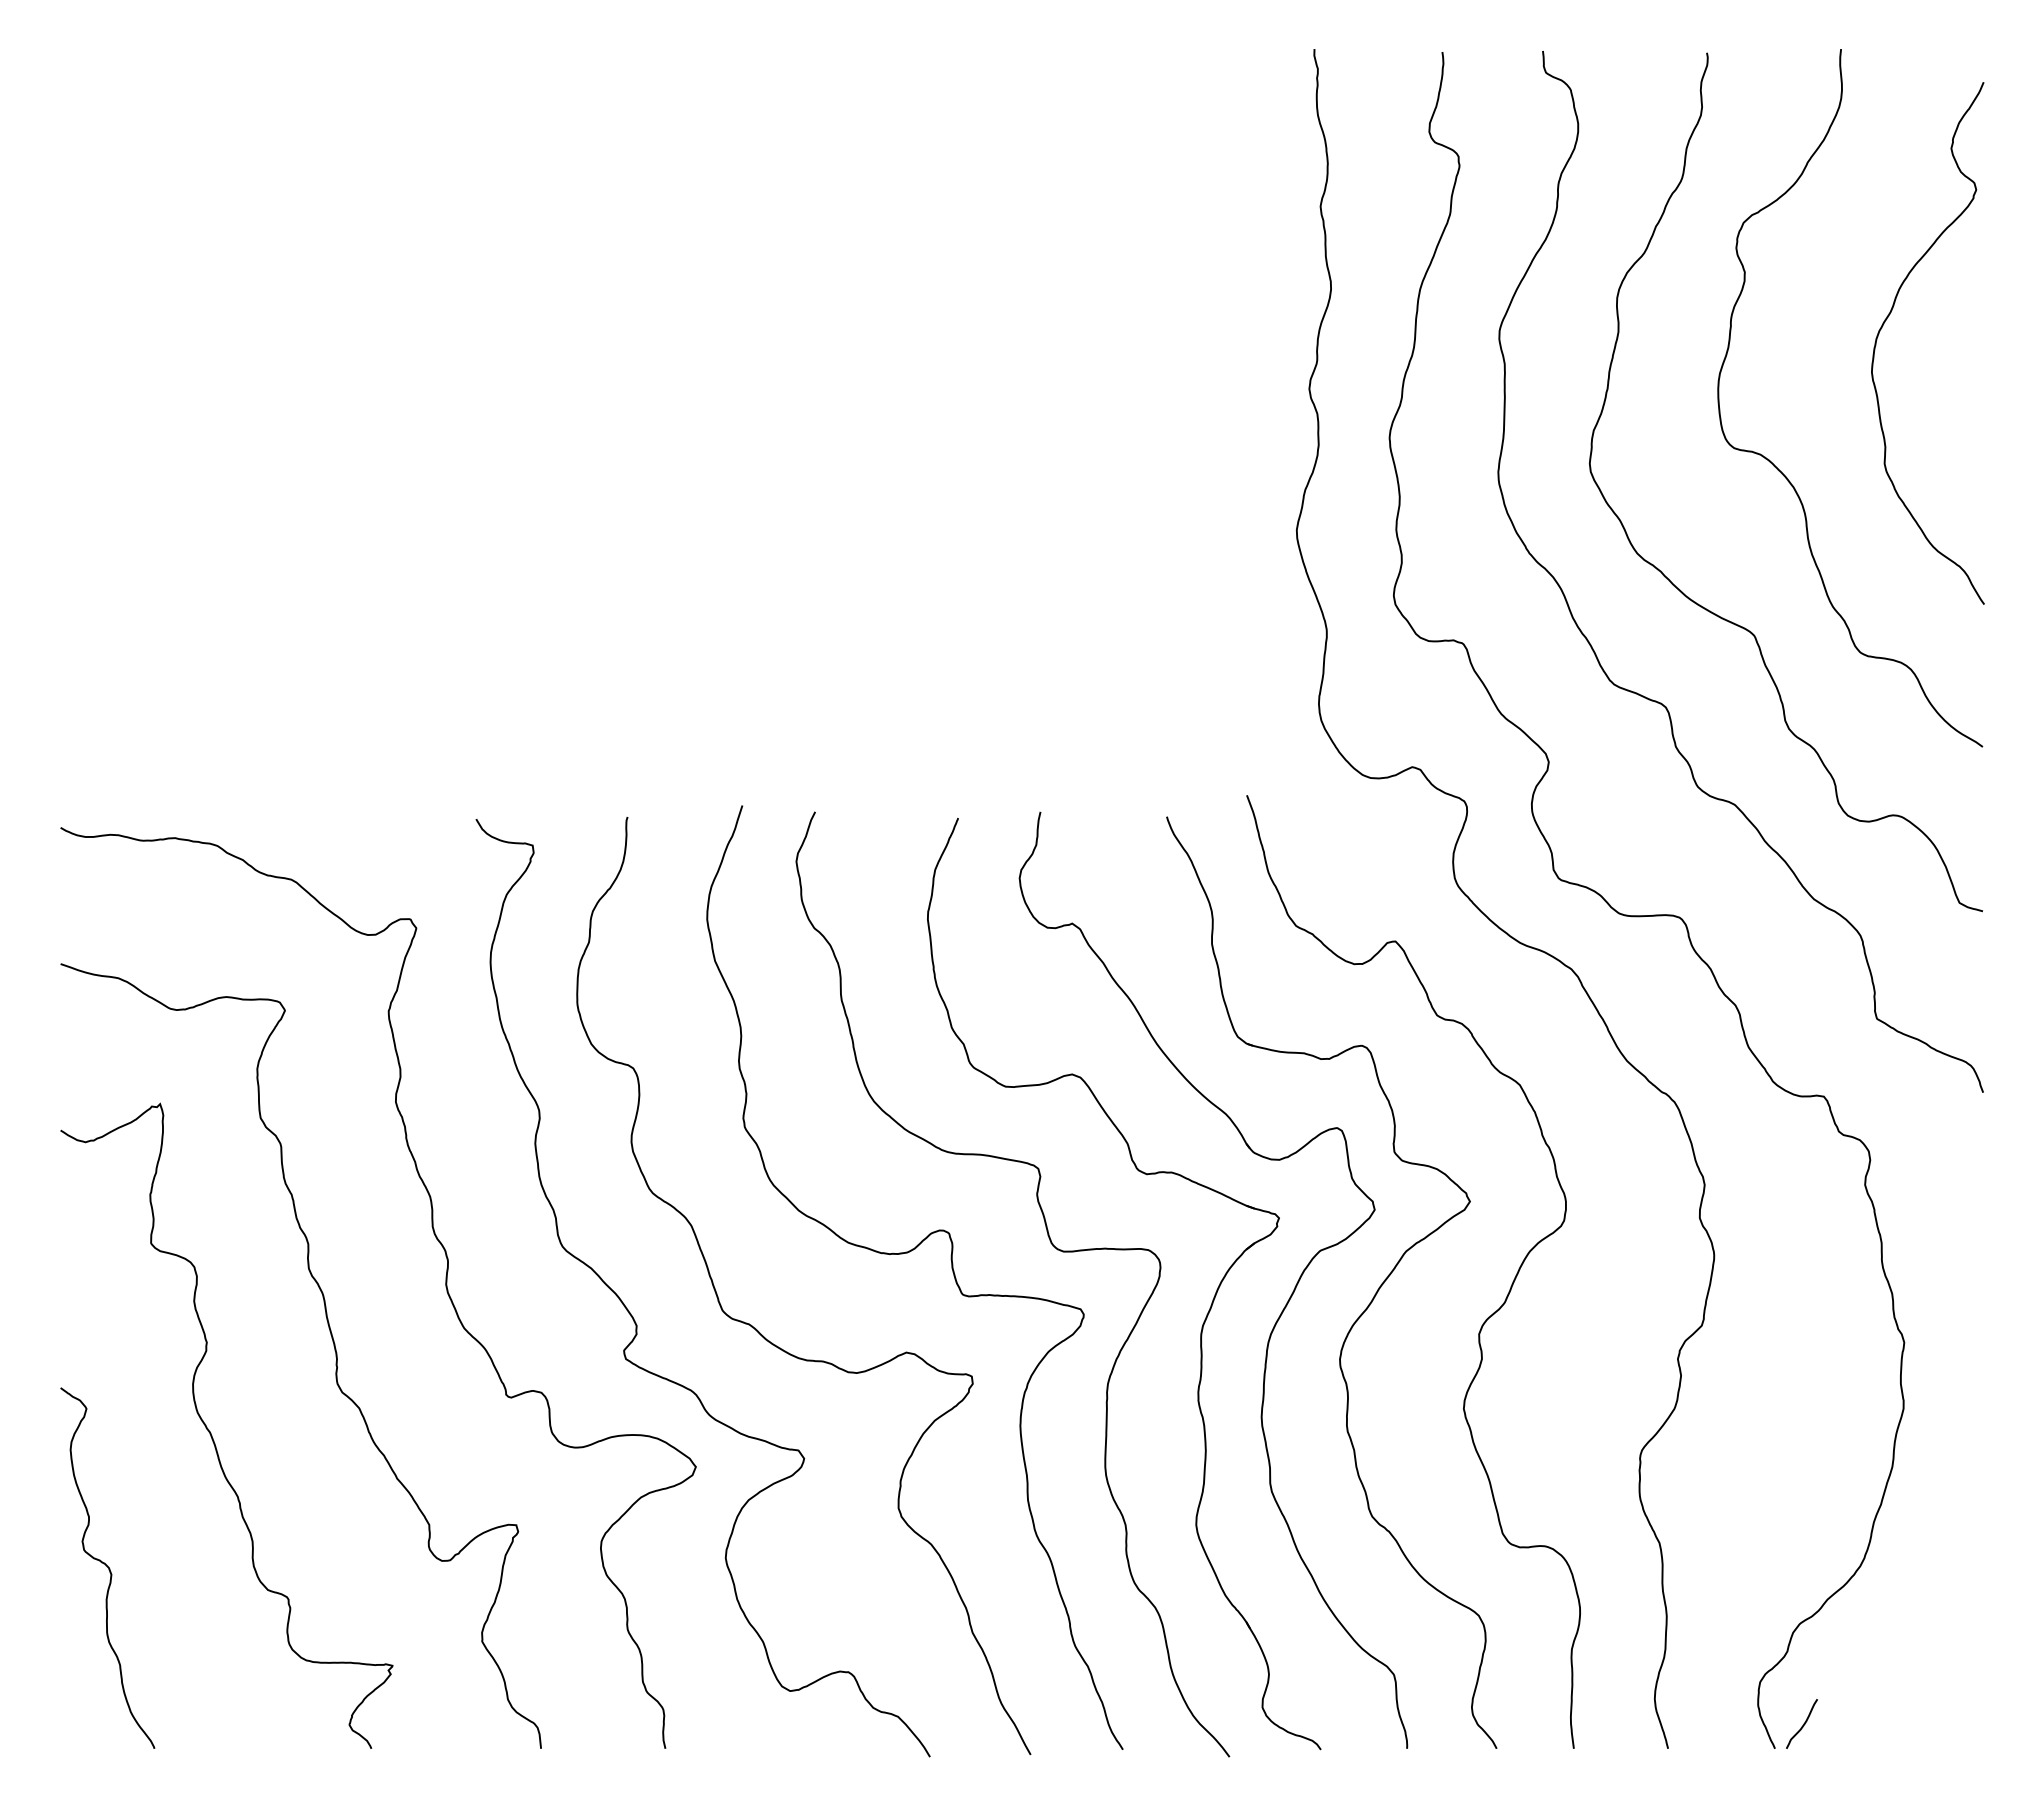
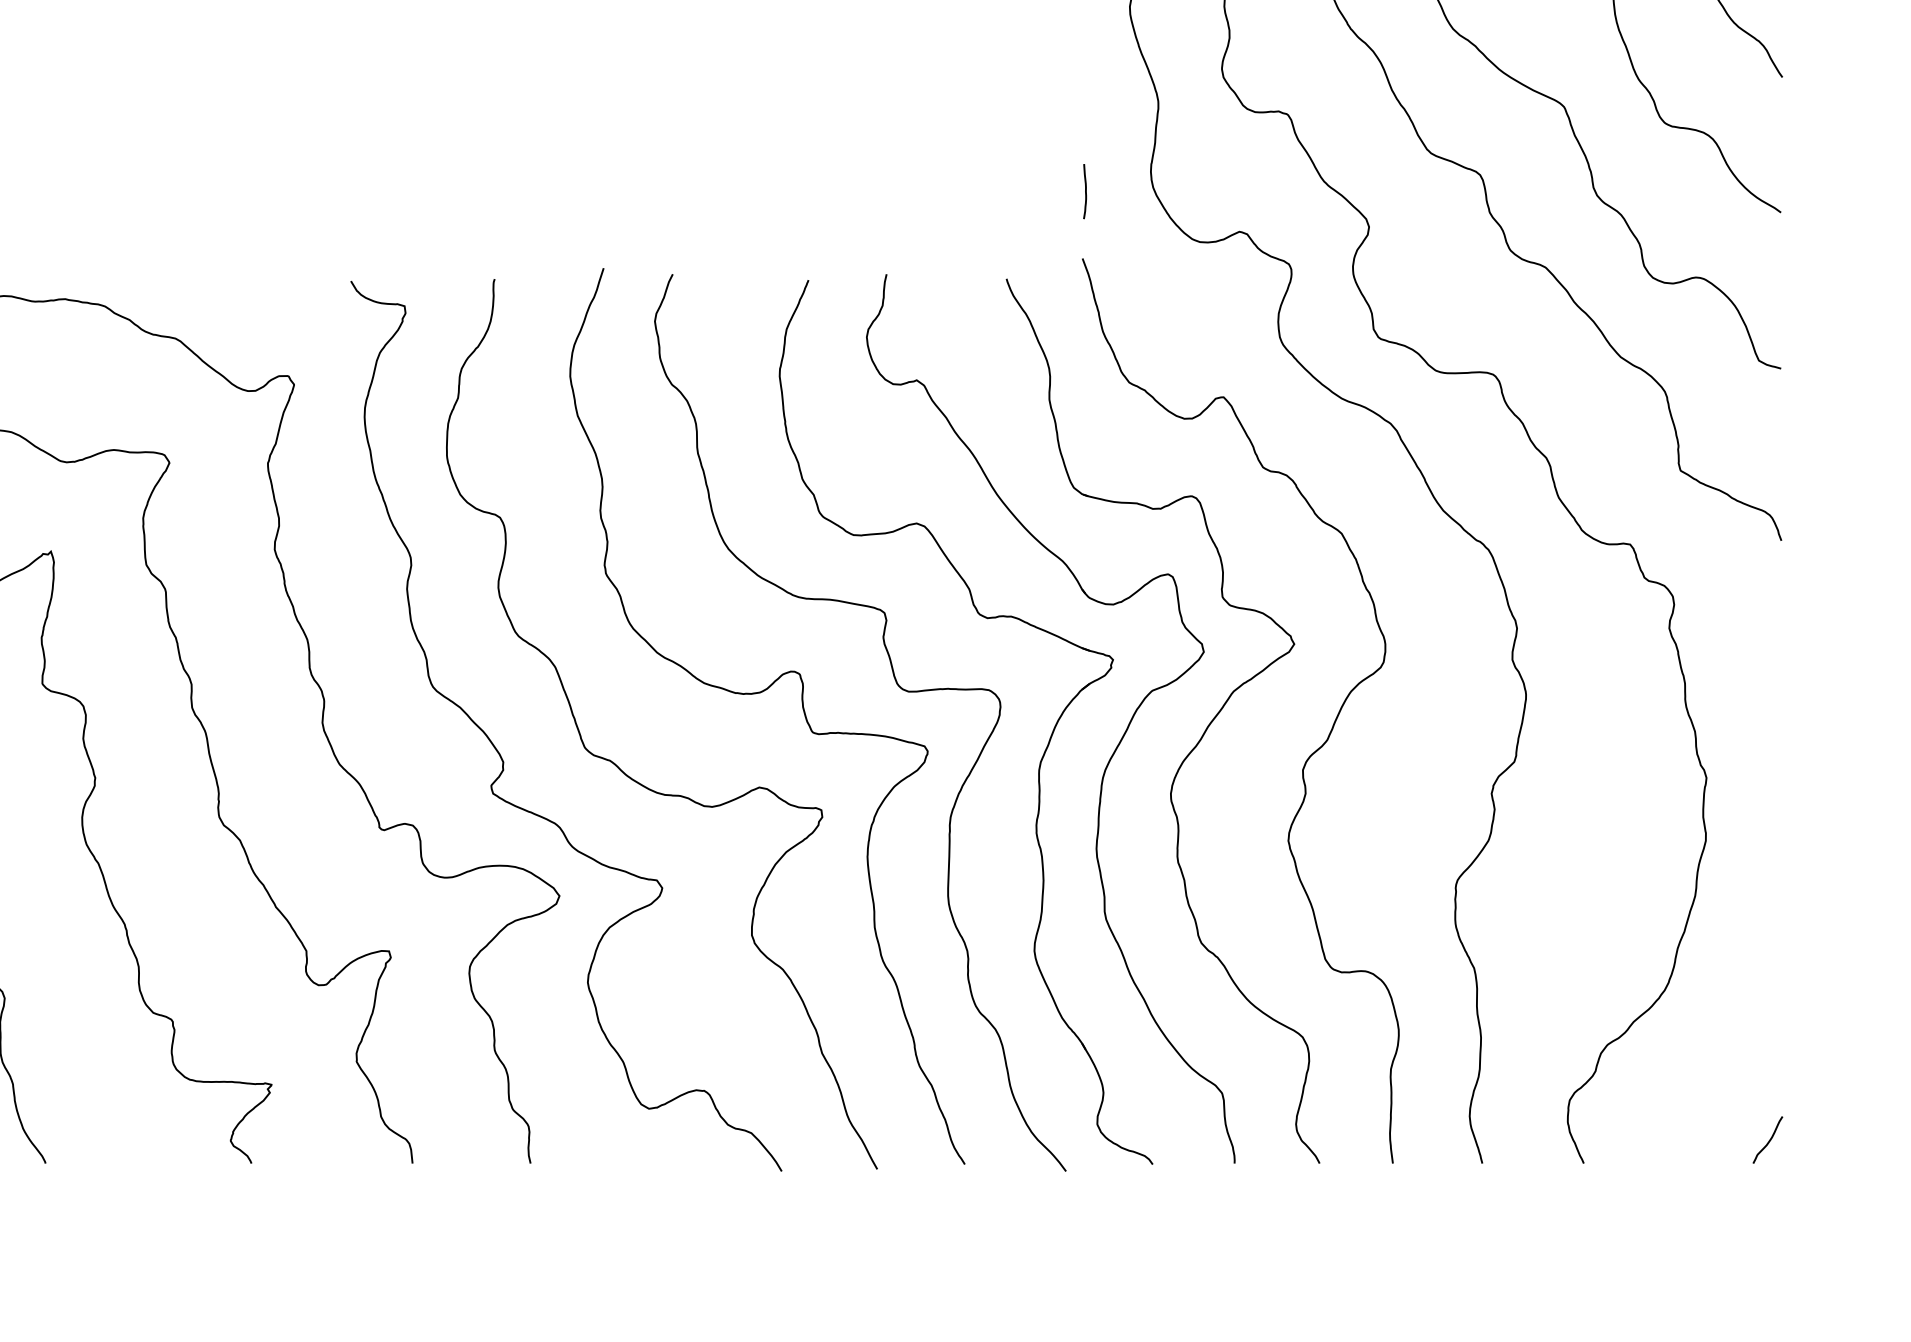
curve: (1249, 724) -> (1084, 191), added
curve: (1803, 1723) -> (1769, 1139), moved

